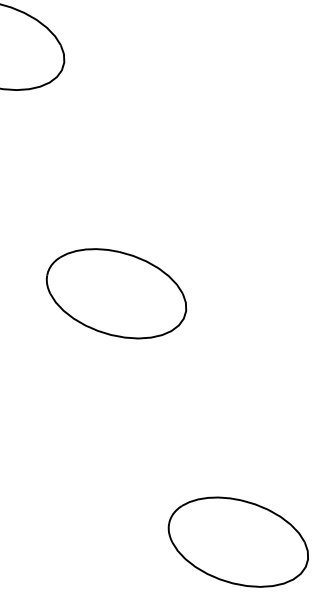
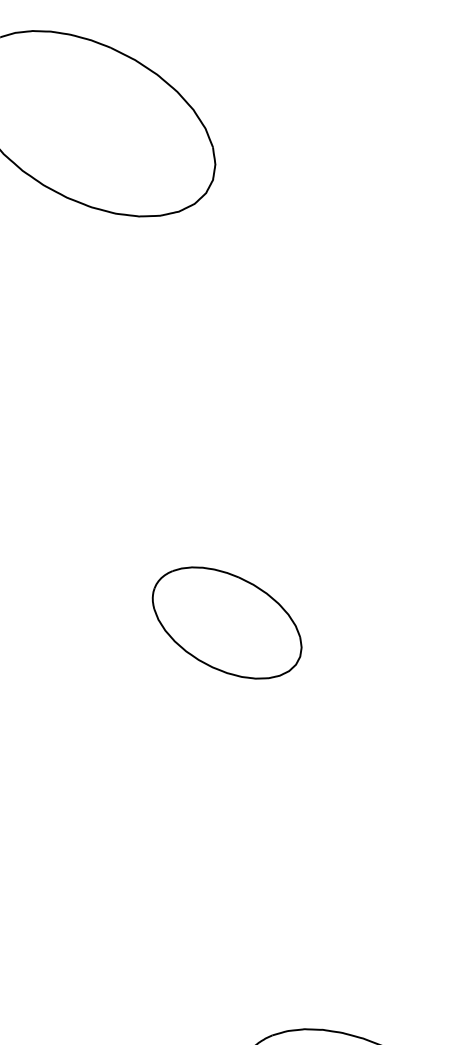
part: (116, 293) -> (227, 622), size x0.6

